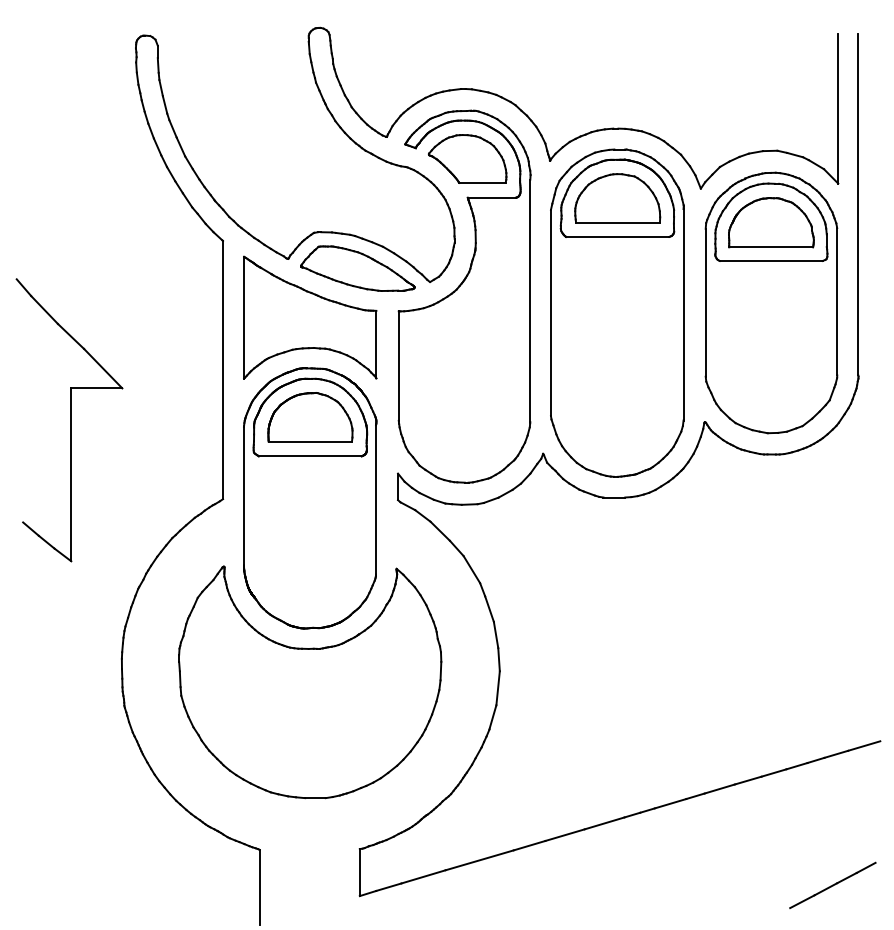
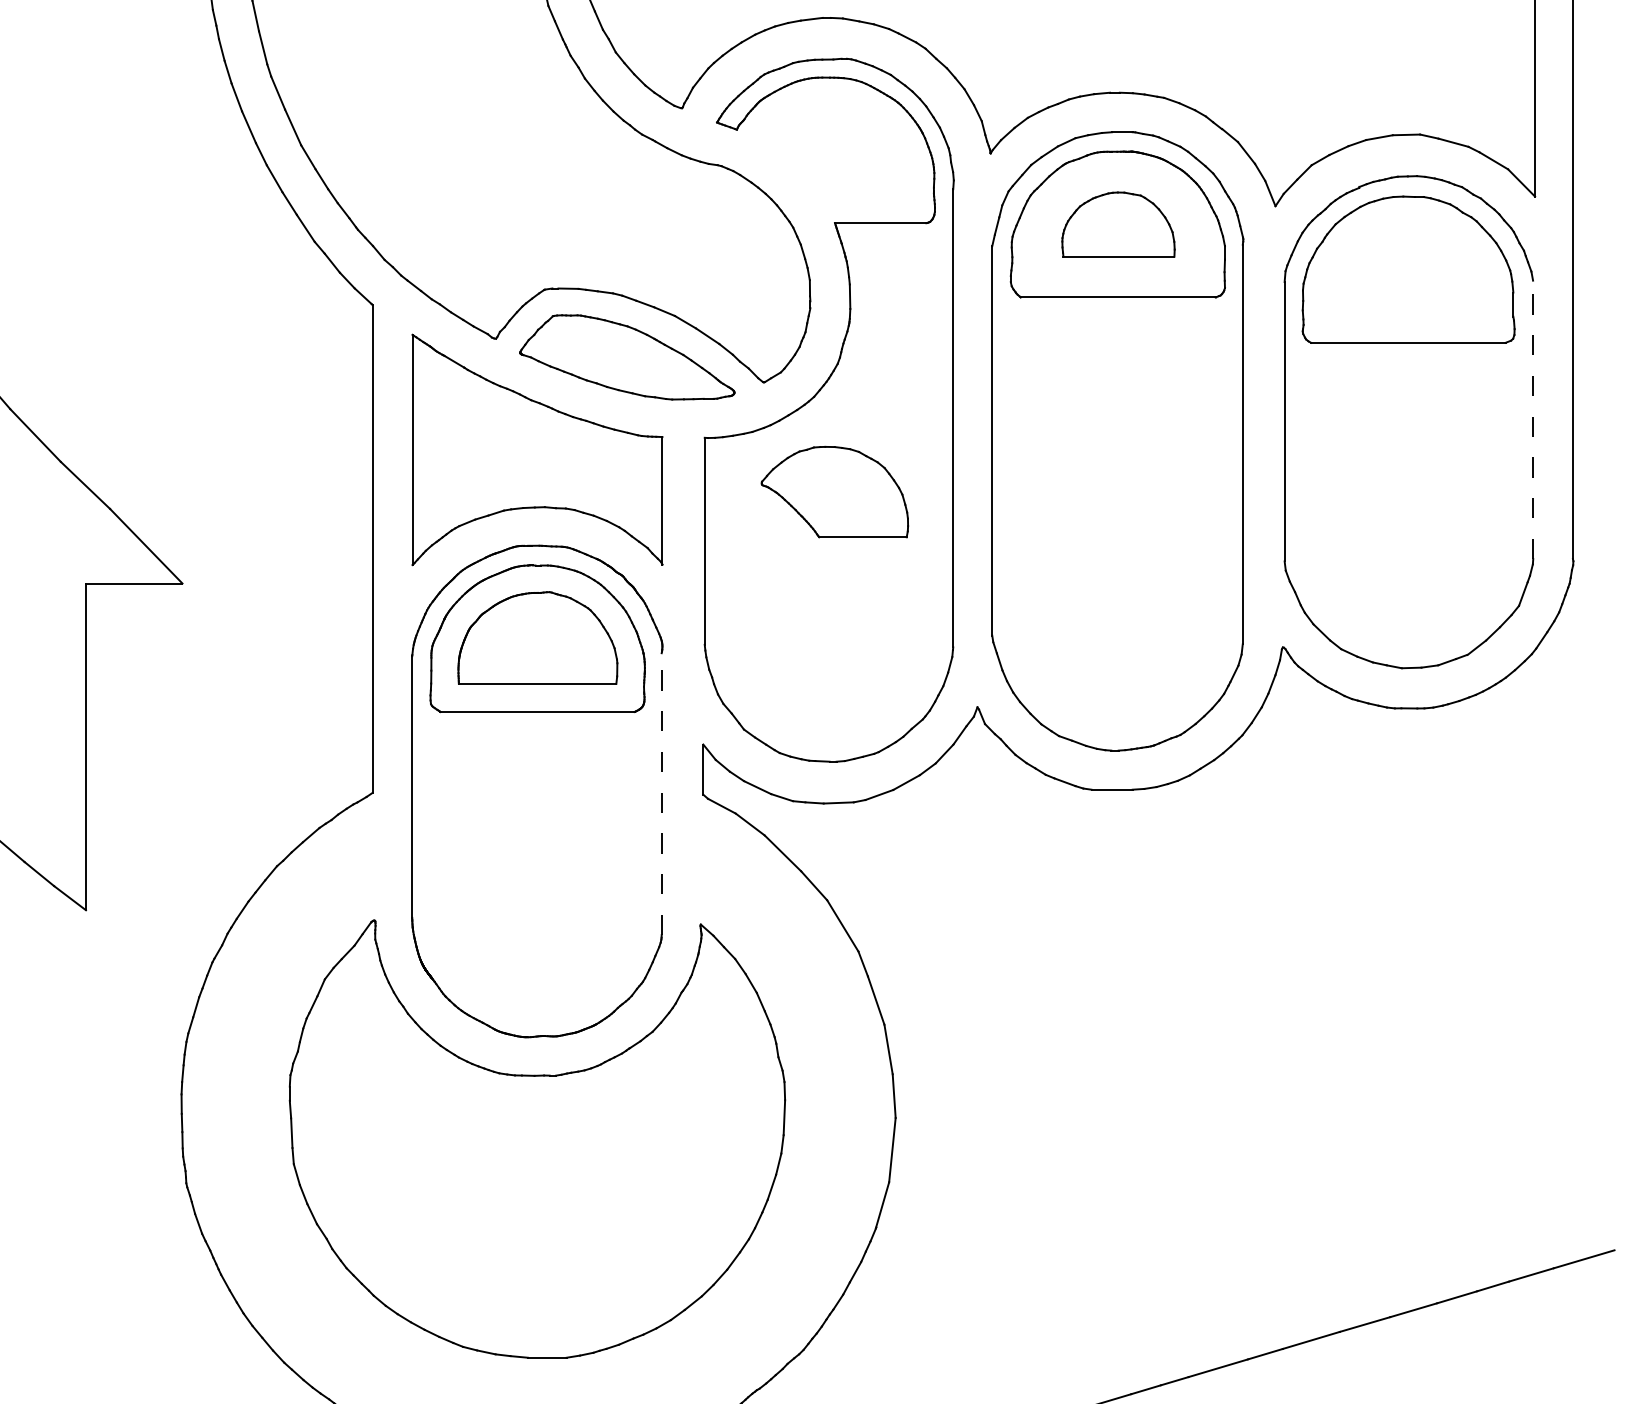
part: (467, 158) -> (834, 491), moved
part: (617, 198) -> (1117, 224), size x0.7
part: (771, 222) -> (1408, 270), removed
line: (837, 301) -> (1533, 419), solid -> dashed
line: (376, 499) -> (662, 793), solid -> dashed

